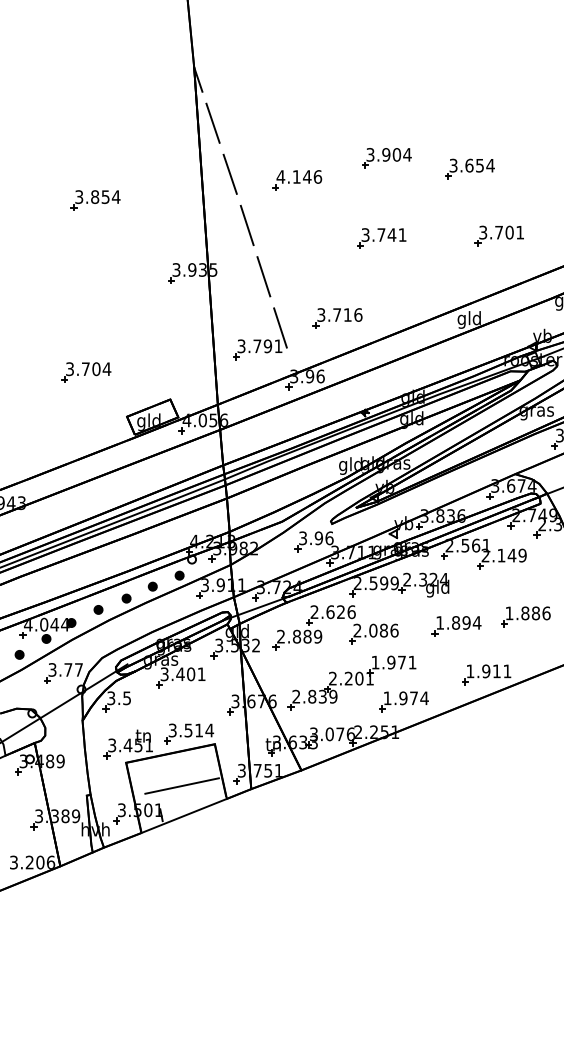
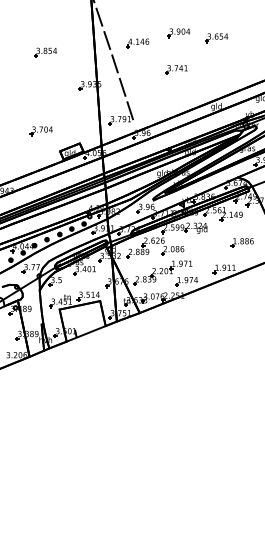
part: (497, 235) -> (229, 68), removed
part: (335, 318) -> (155, 106), removed
part: (456, 627) -> (210, 247), removed
line: (182, 784) -> (85, 319), removed

